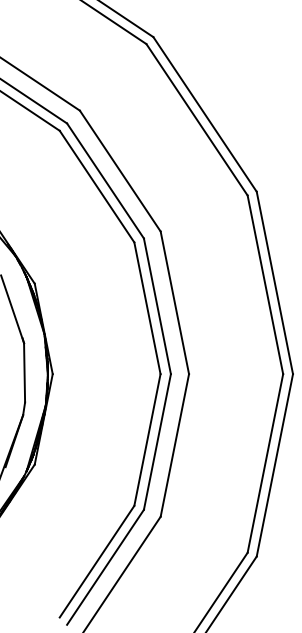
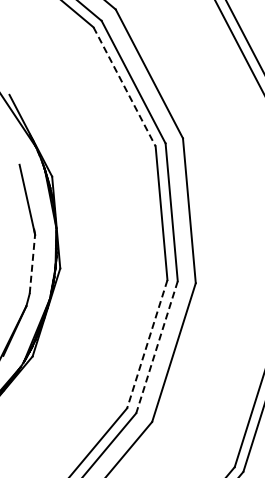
line: (97, 187) -> (124, 87), solid -> dashed
line: (24, 372) -> (32, 263), solid -> dashed
line: (147, 440) -> (147, 344), solid -> dashed
line: (157, 442) -> (157, 347), solid -> dashed

